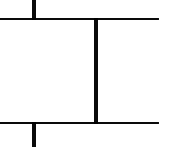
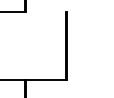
line: (96, 18) -> (66, 11), removed
line: (126, 123) -> (86, 80), removed

